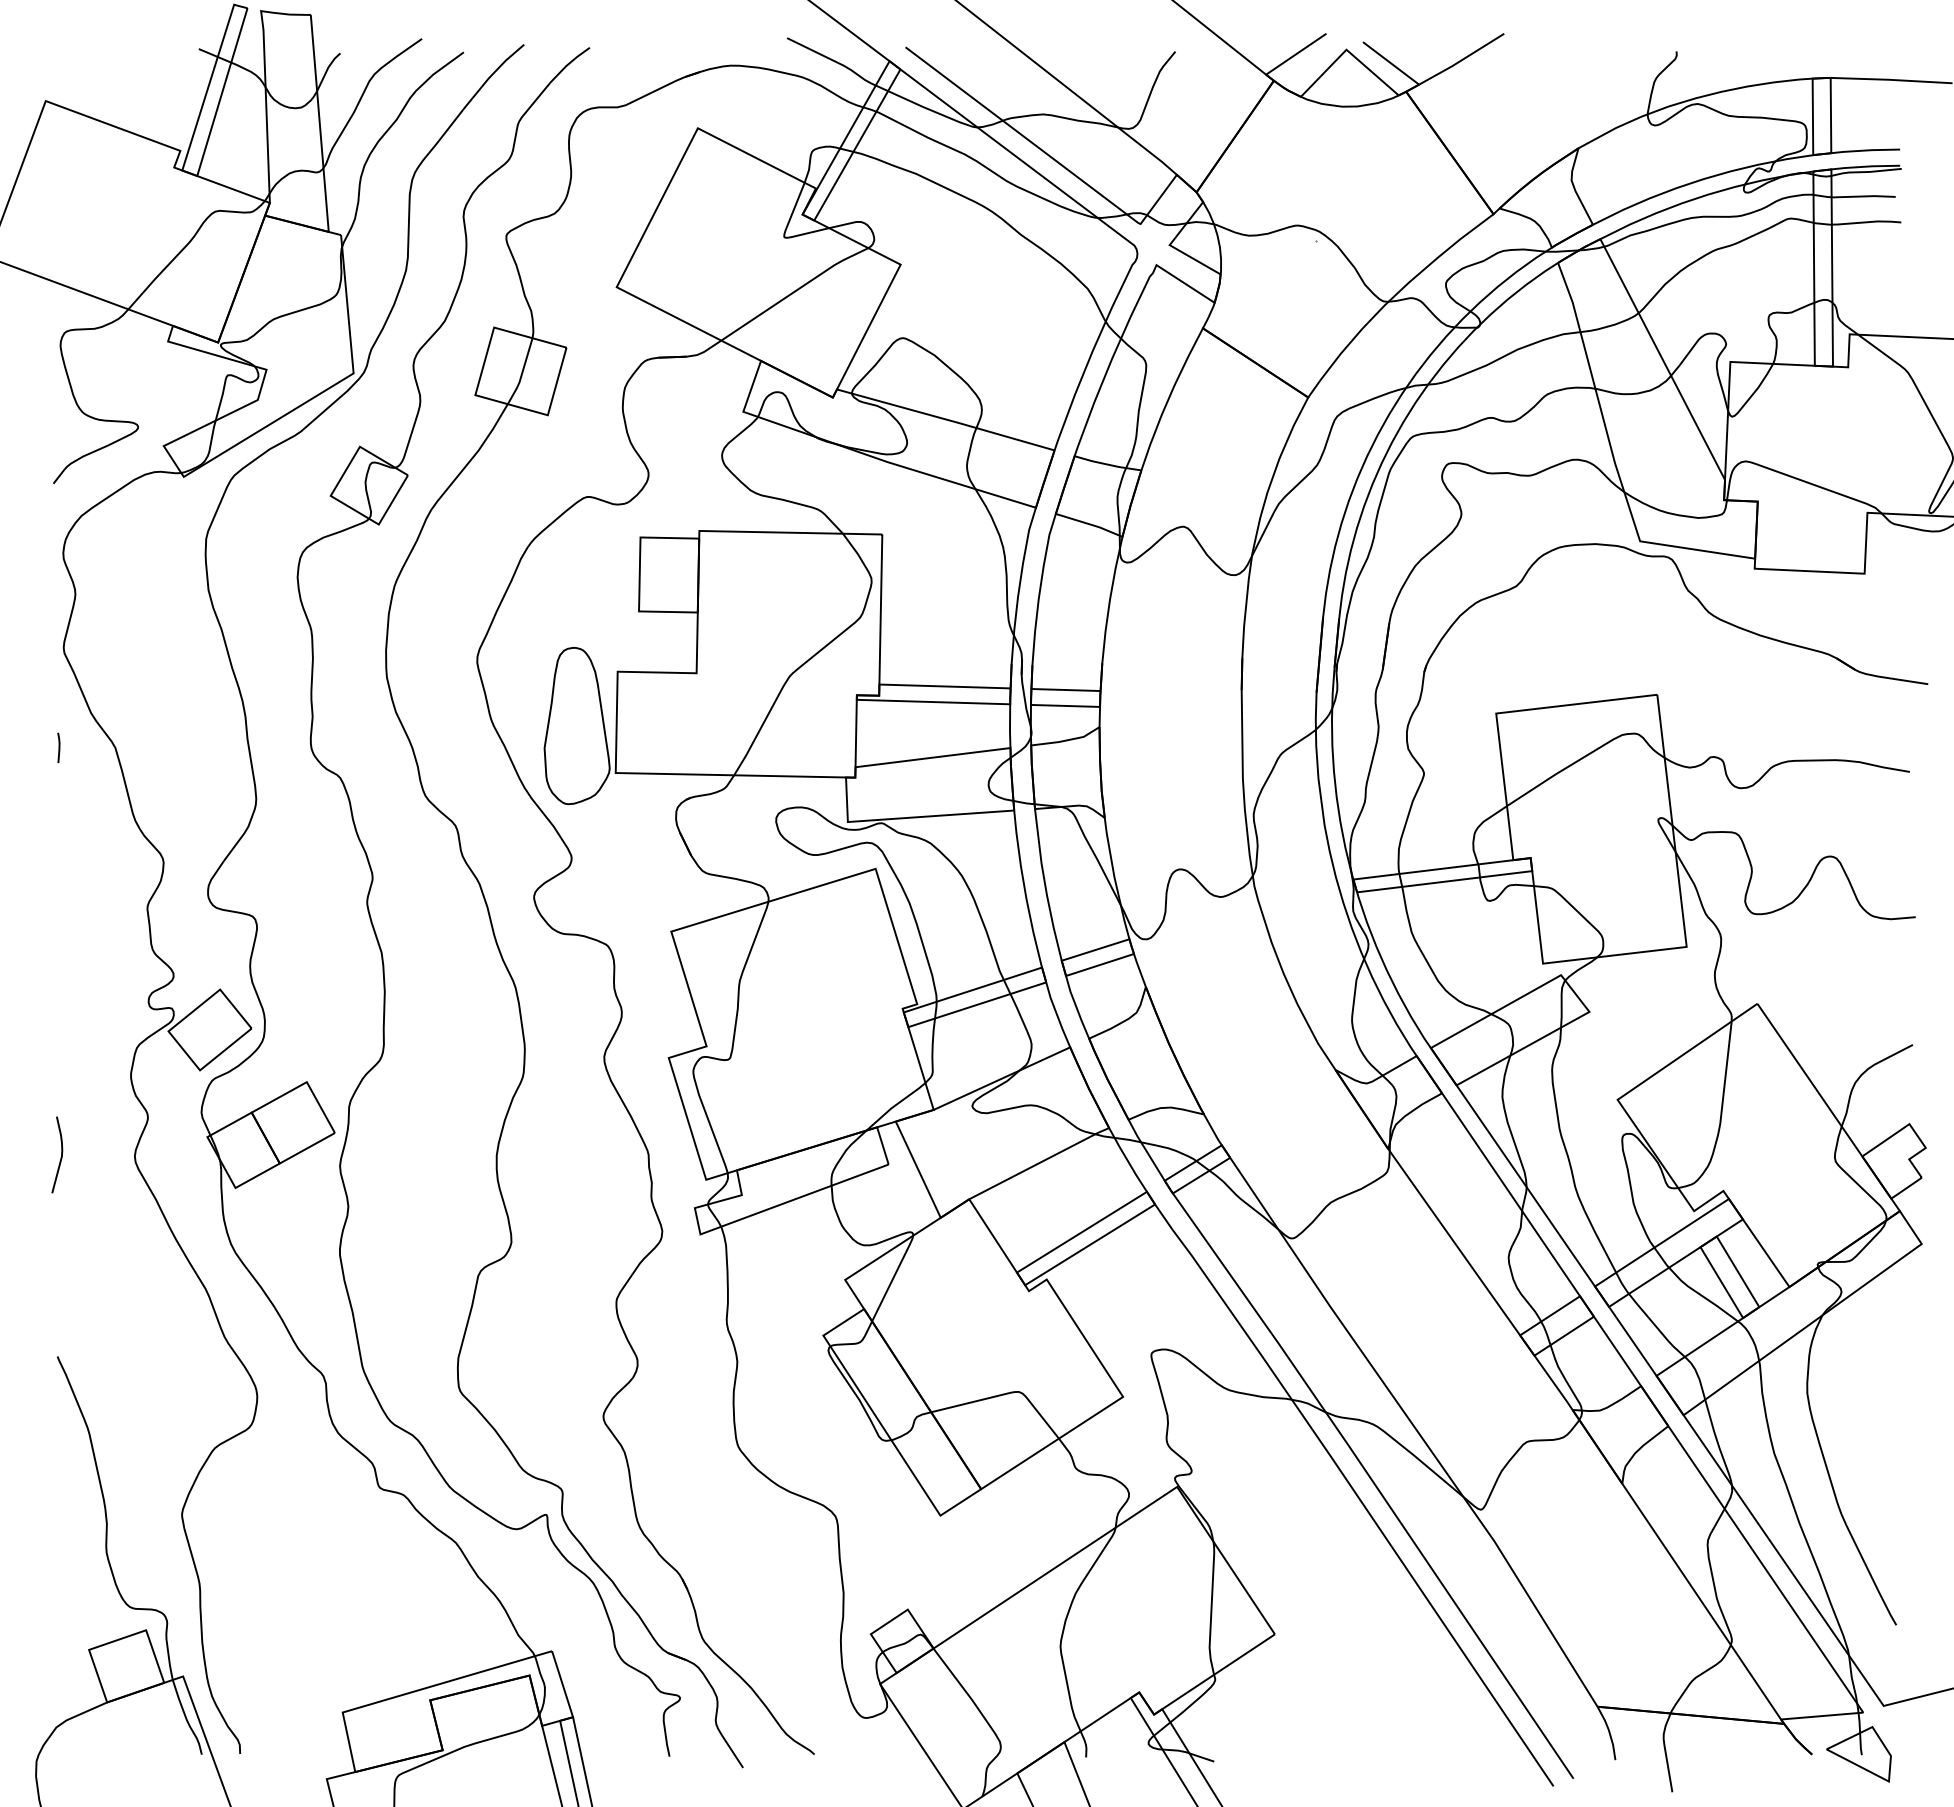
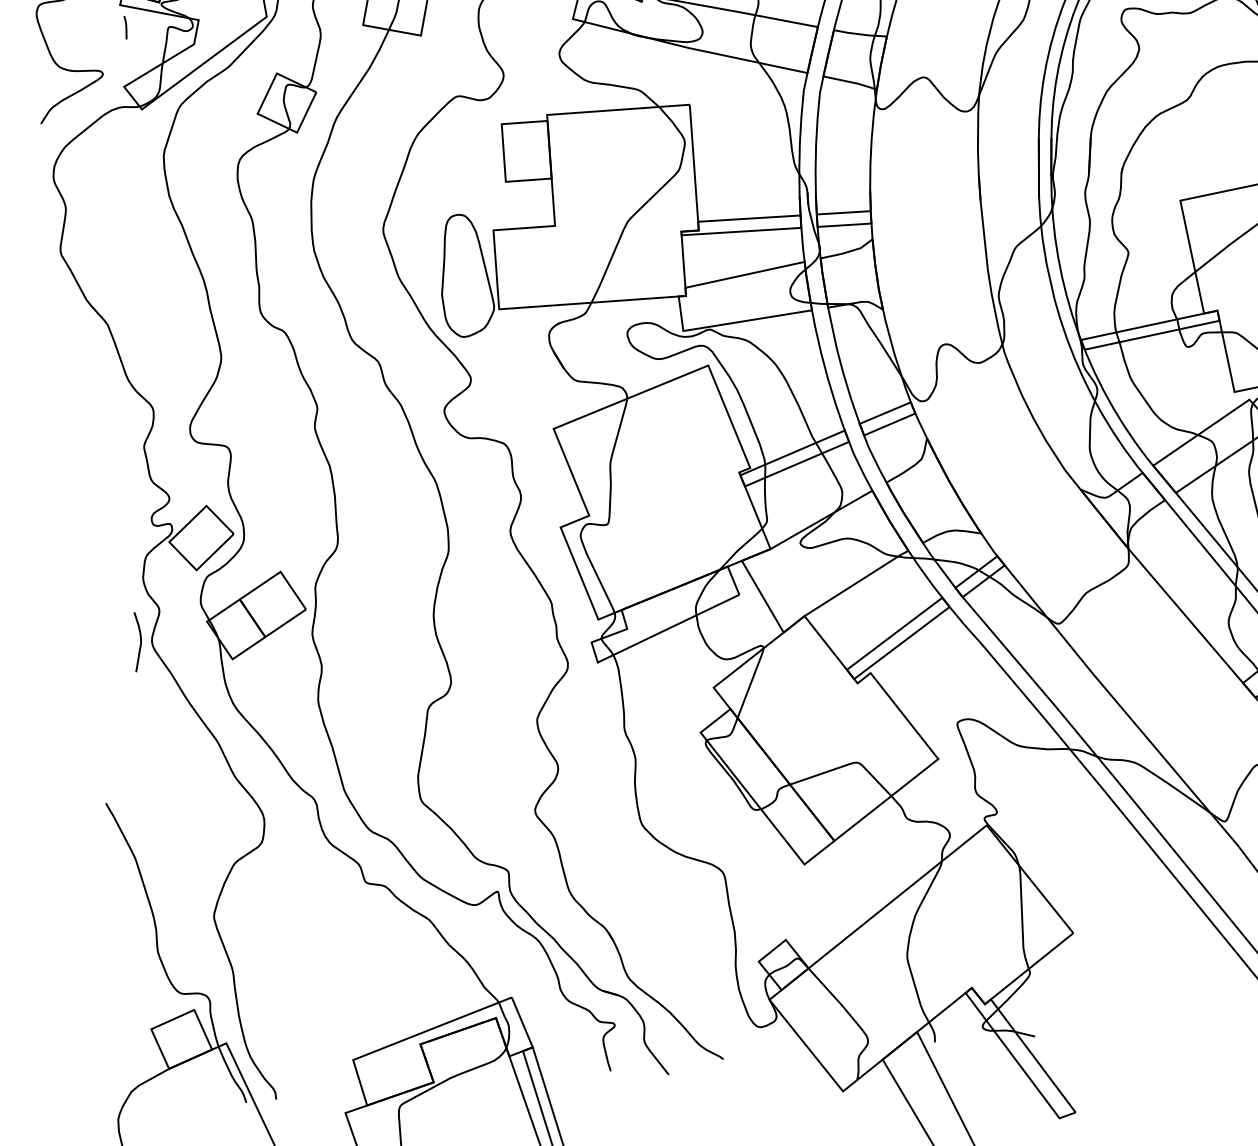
line: (58, 747) -> (125, 27), moved
curve: (61, 1154) -> (140, 641), moved

